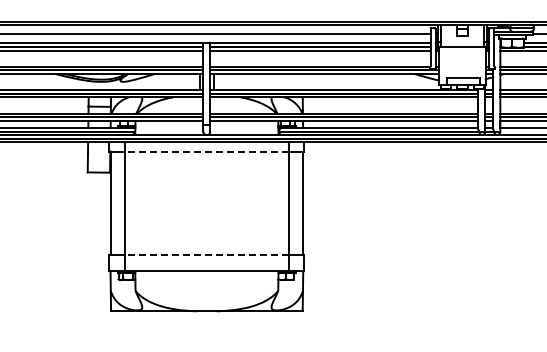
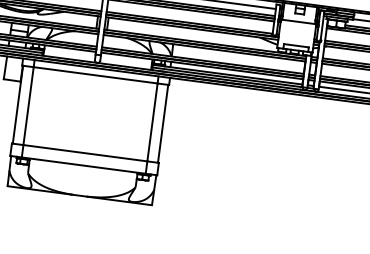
line: (206, 151) -> (95, 75), dashed -> solid
line: (206, 254) -> (85, 152), dashed -> solid

